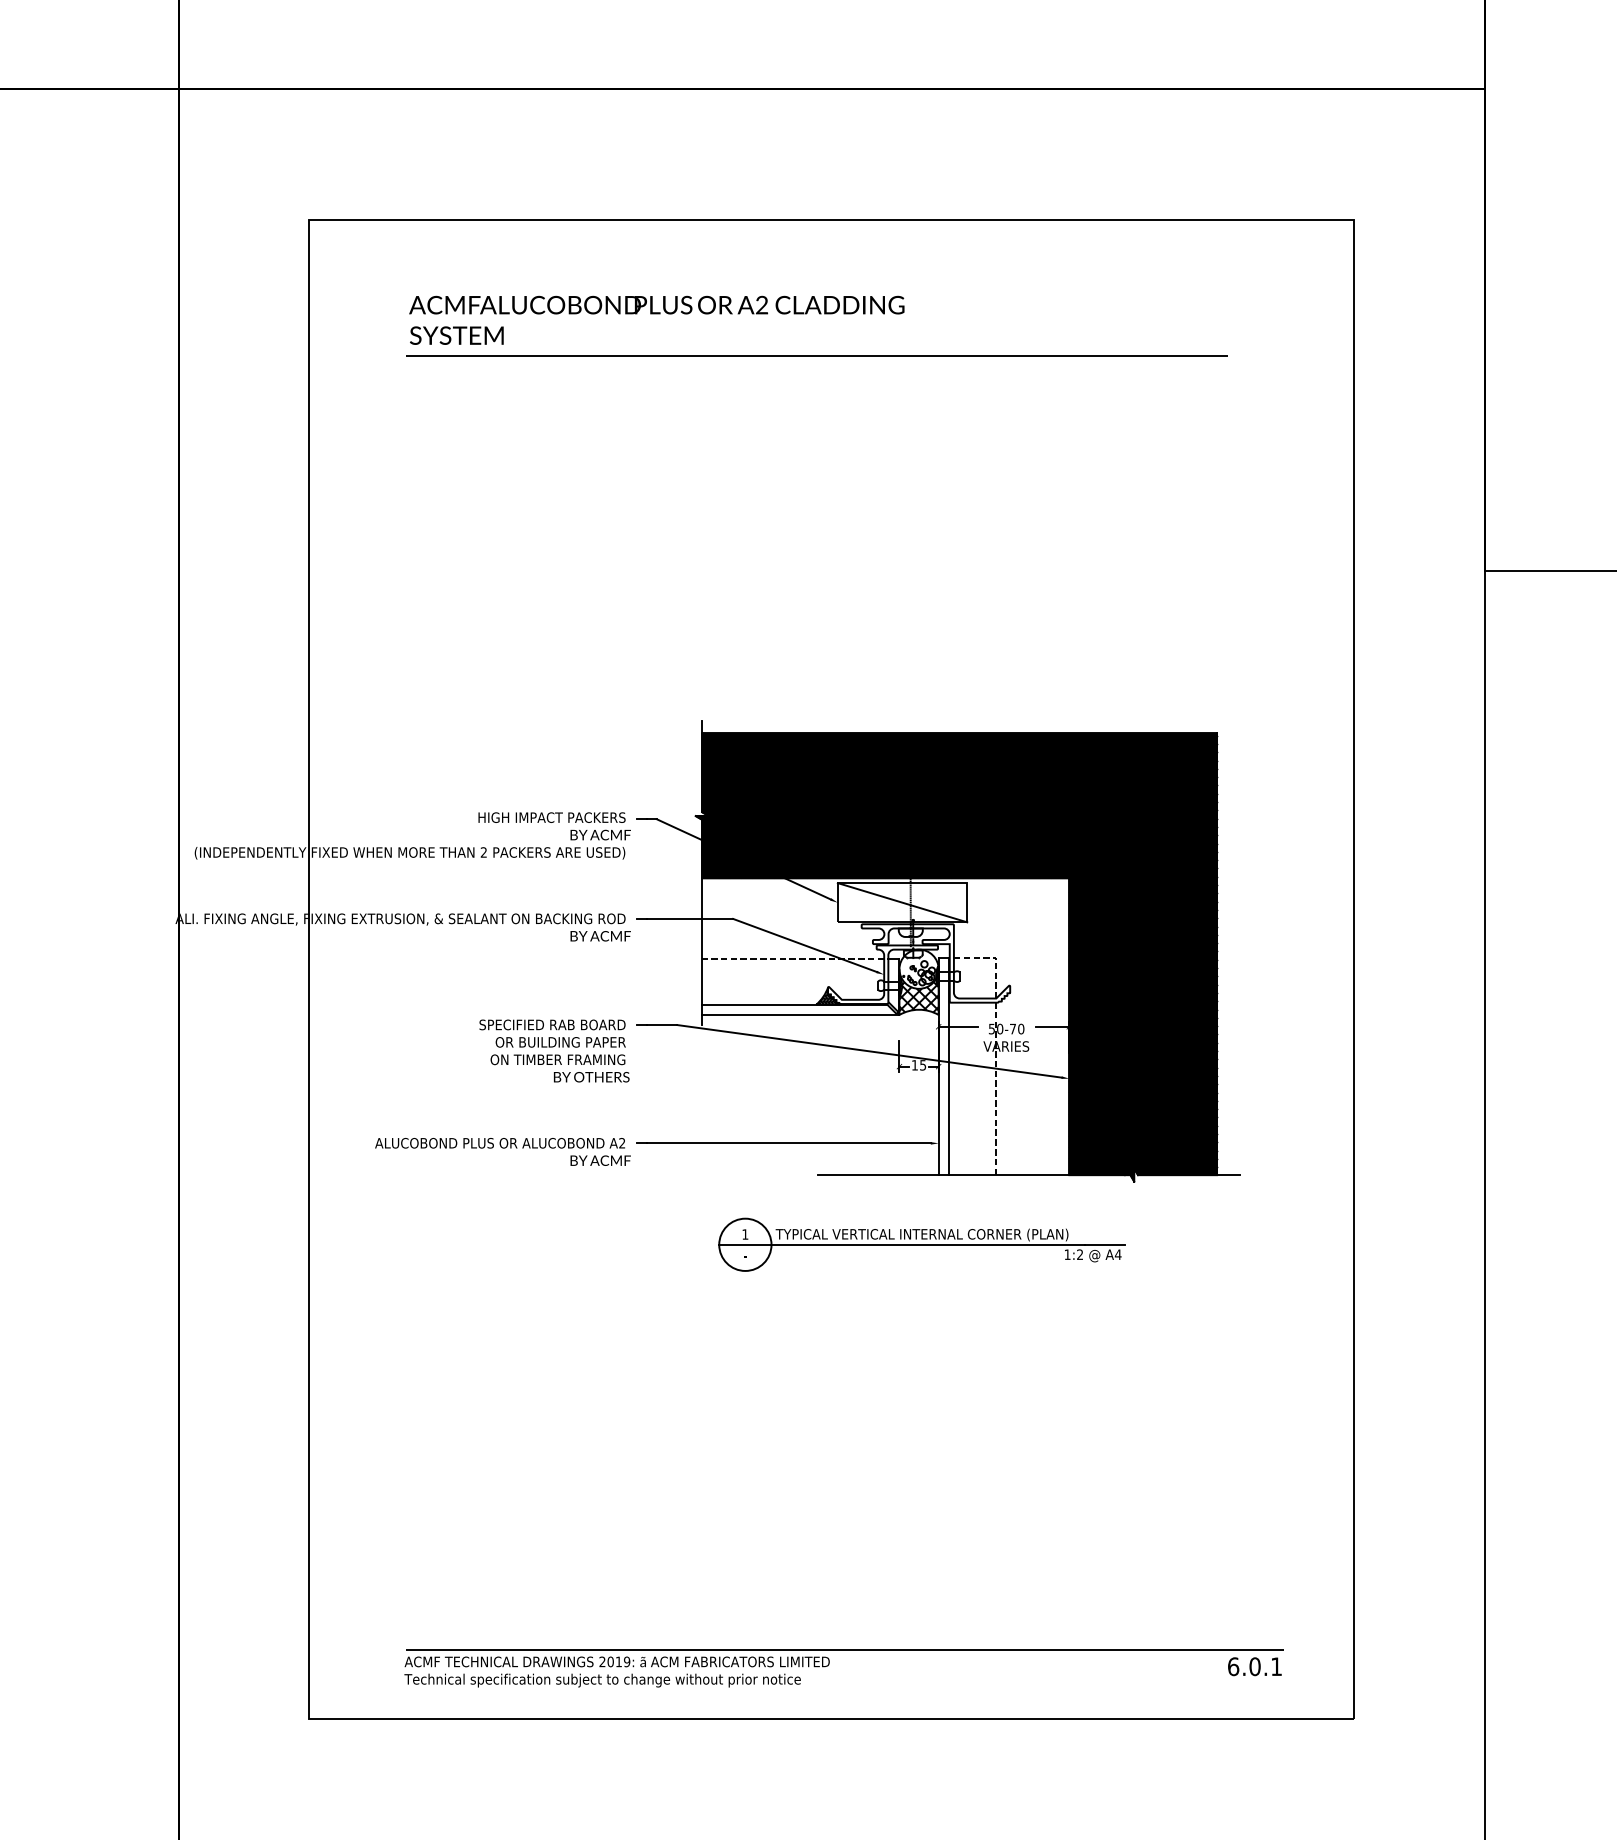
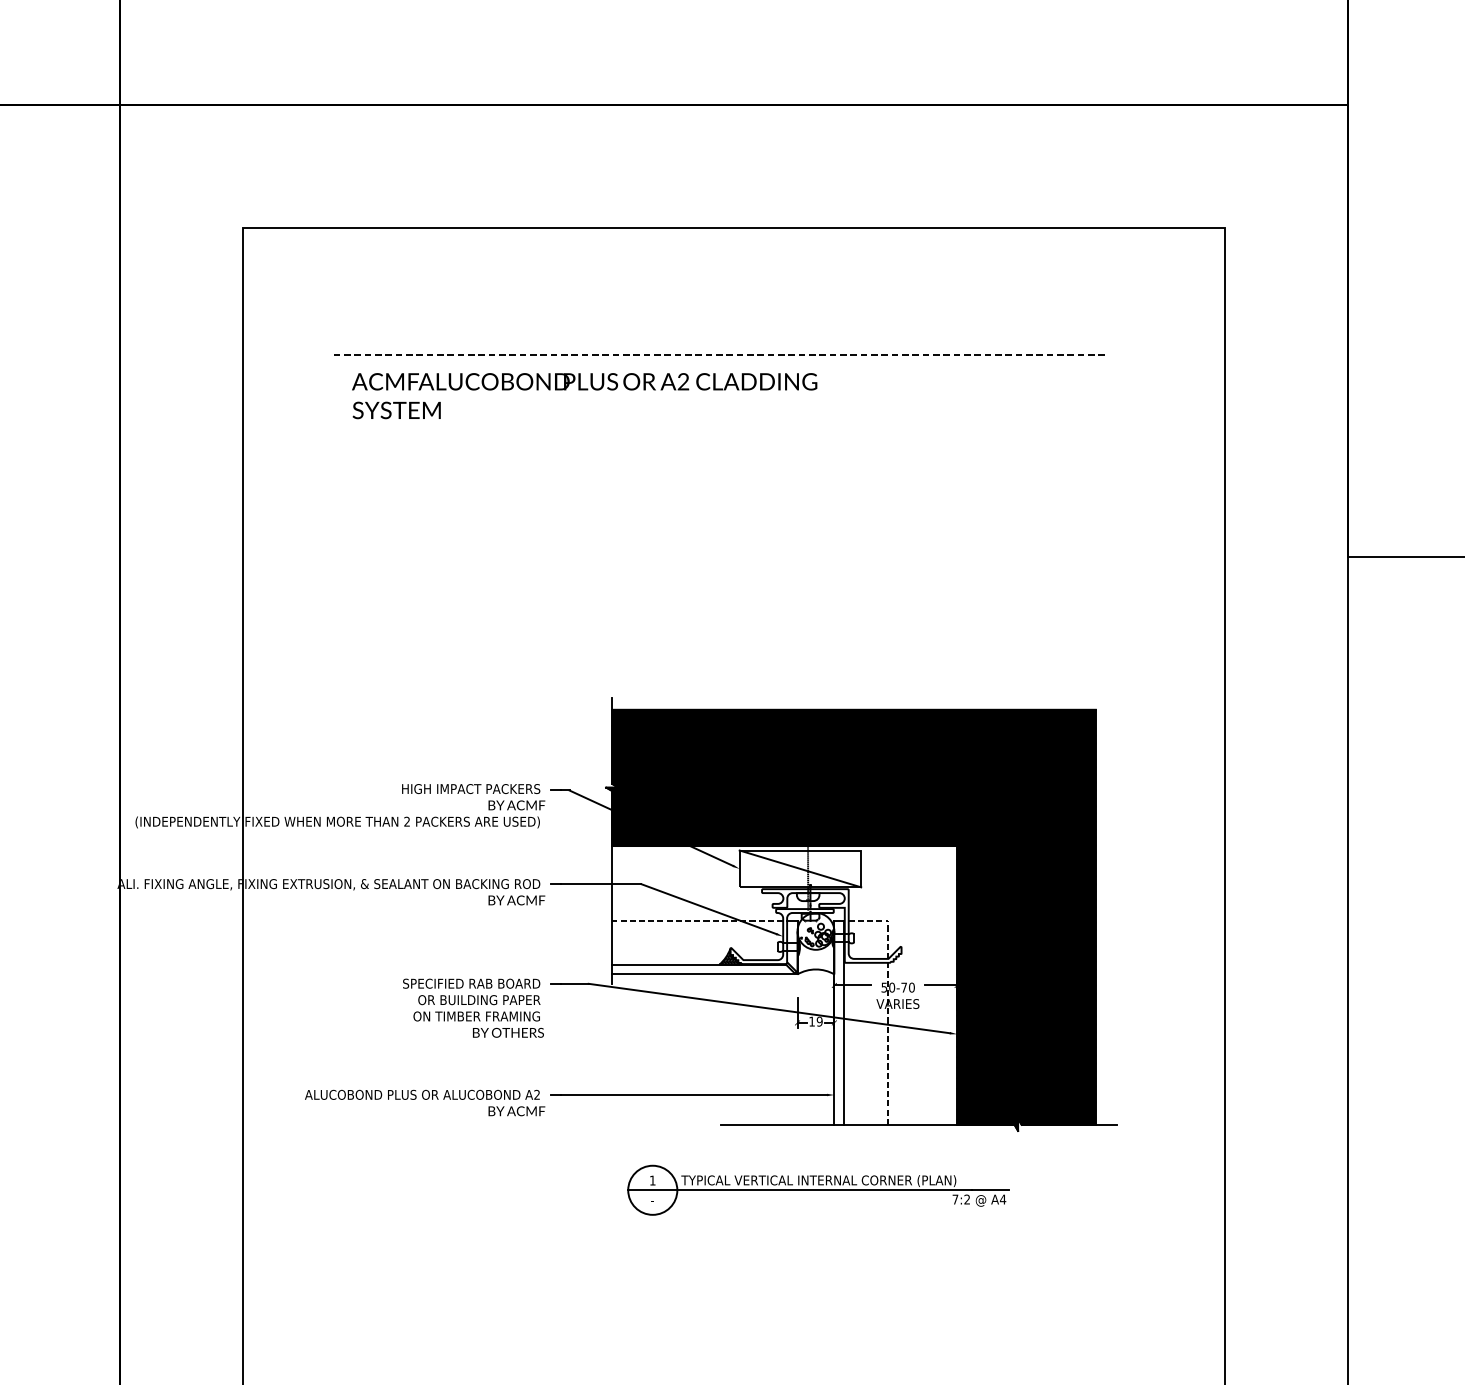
text: (656, 319) -> (584, 395), moved
line: (817, 355) -> (720, 354), solid -> dashed
hatch: (918, 991) -> (815, 952), removed
text: (923, 1065) -> (820, 1021), 15 -> 19
text: (1067, 1254) -> (955, 1199), 1:2 -> 7:2

